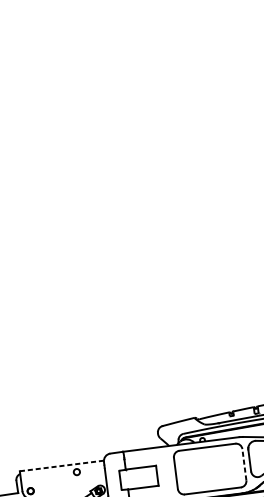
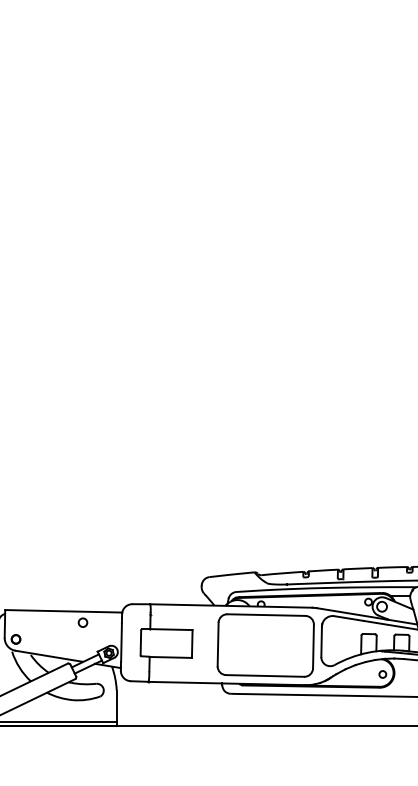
line: (244, 464) -> (313, 646), dashed -> solid
line: (61, 466) -> (63, 611), dashed -> solid

